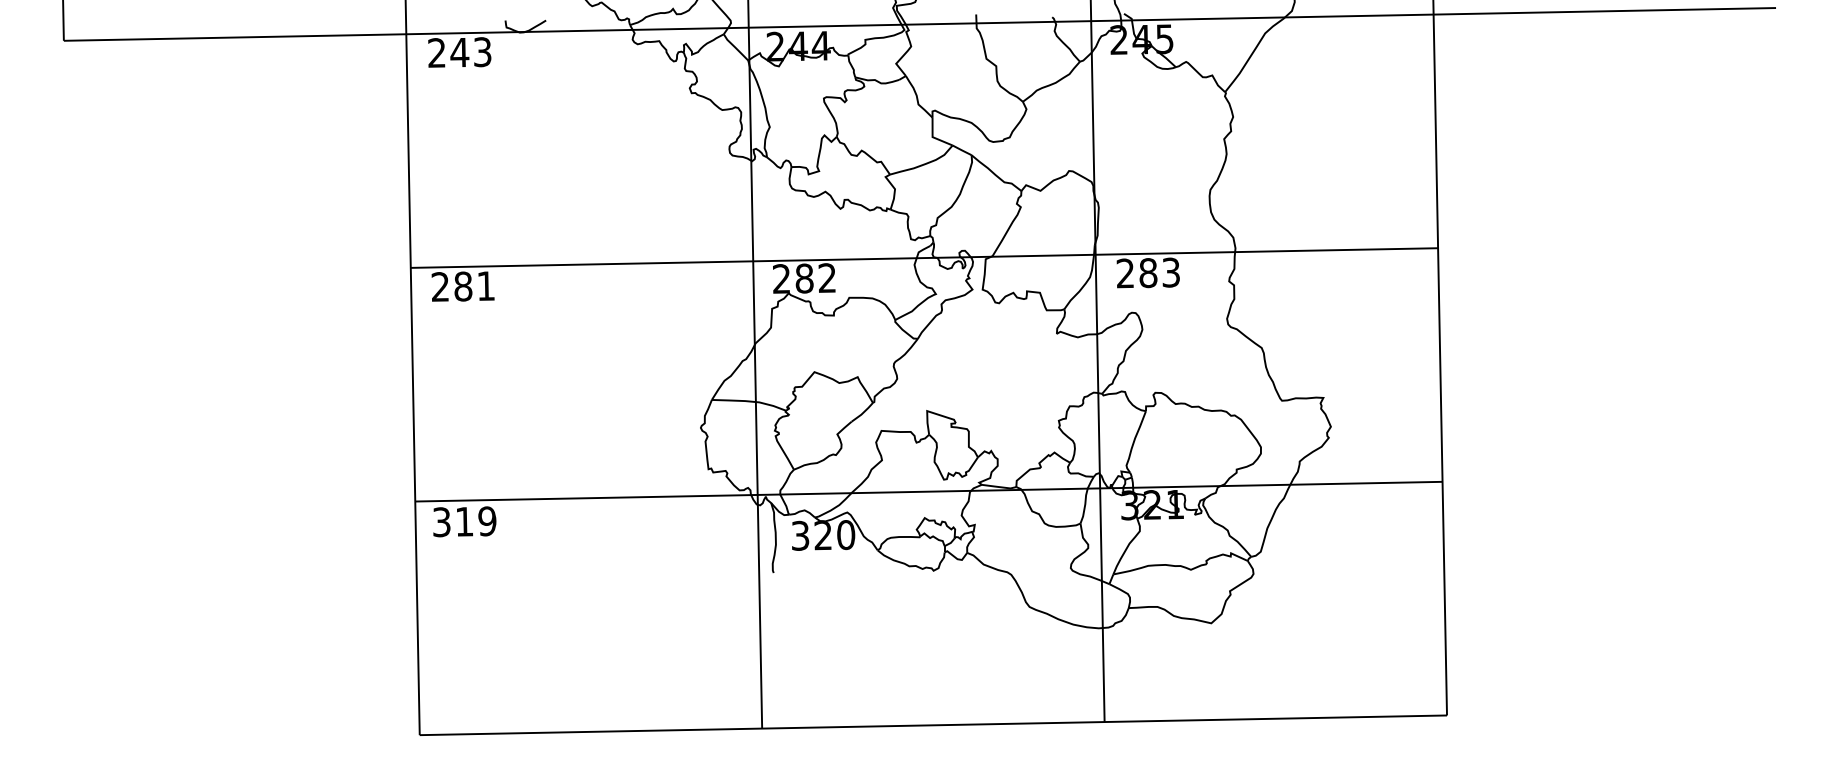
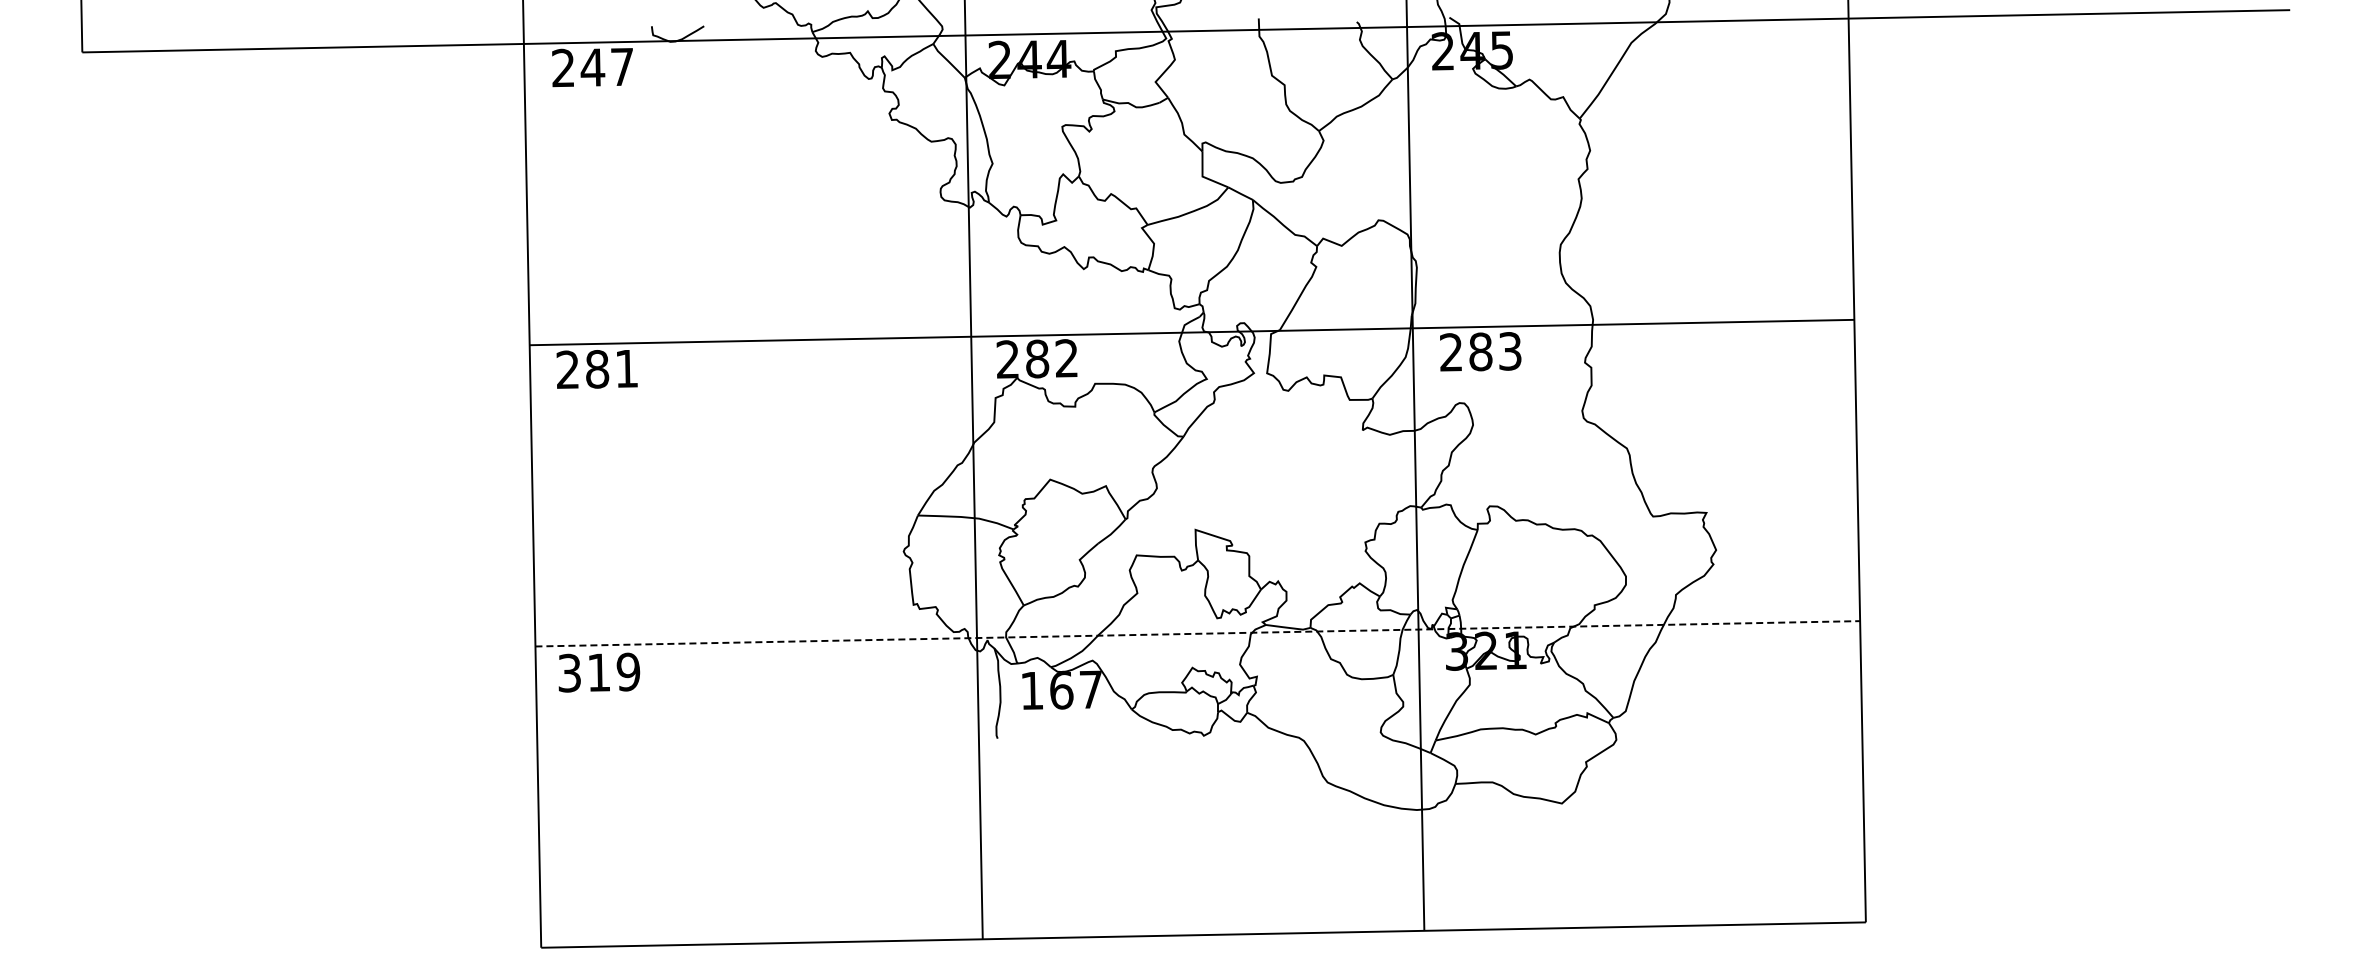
text: (482, 51) -> (622, 66), 243 -> 247
line: (929, 491) -> (1198, 633), solid -> dashed
text: (823, 535) -> (1061, 690), 320 -> 167

